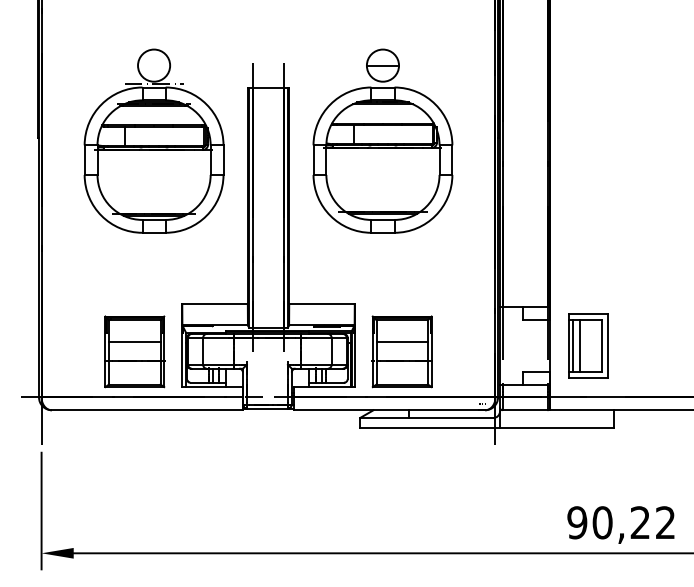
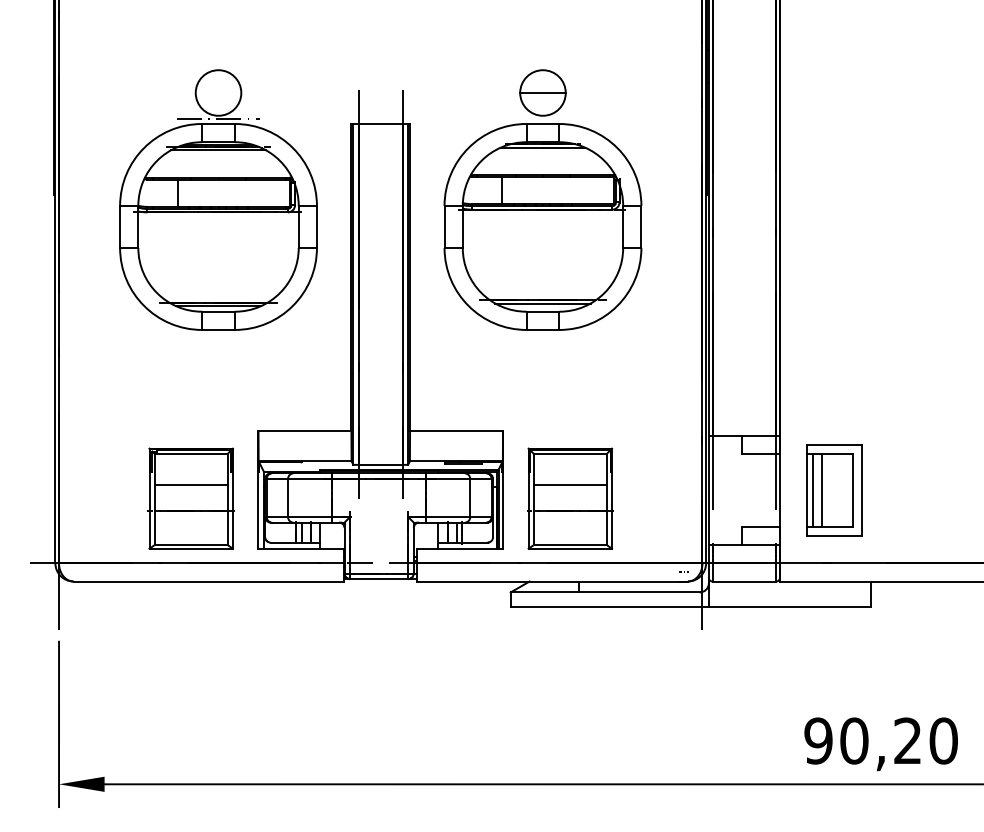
text: (665, 522) -> (943, 740), 90,22 -> 90,20

